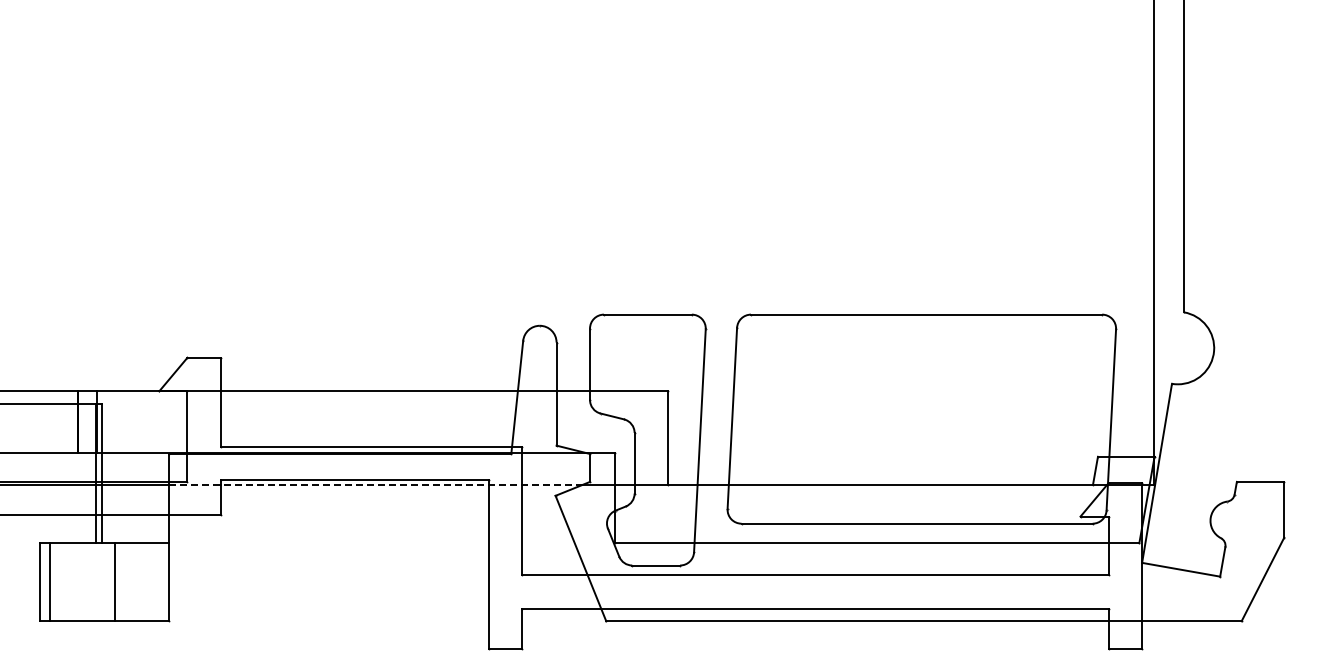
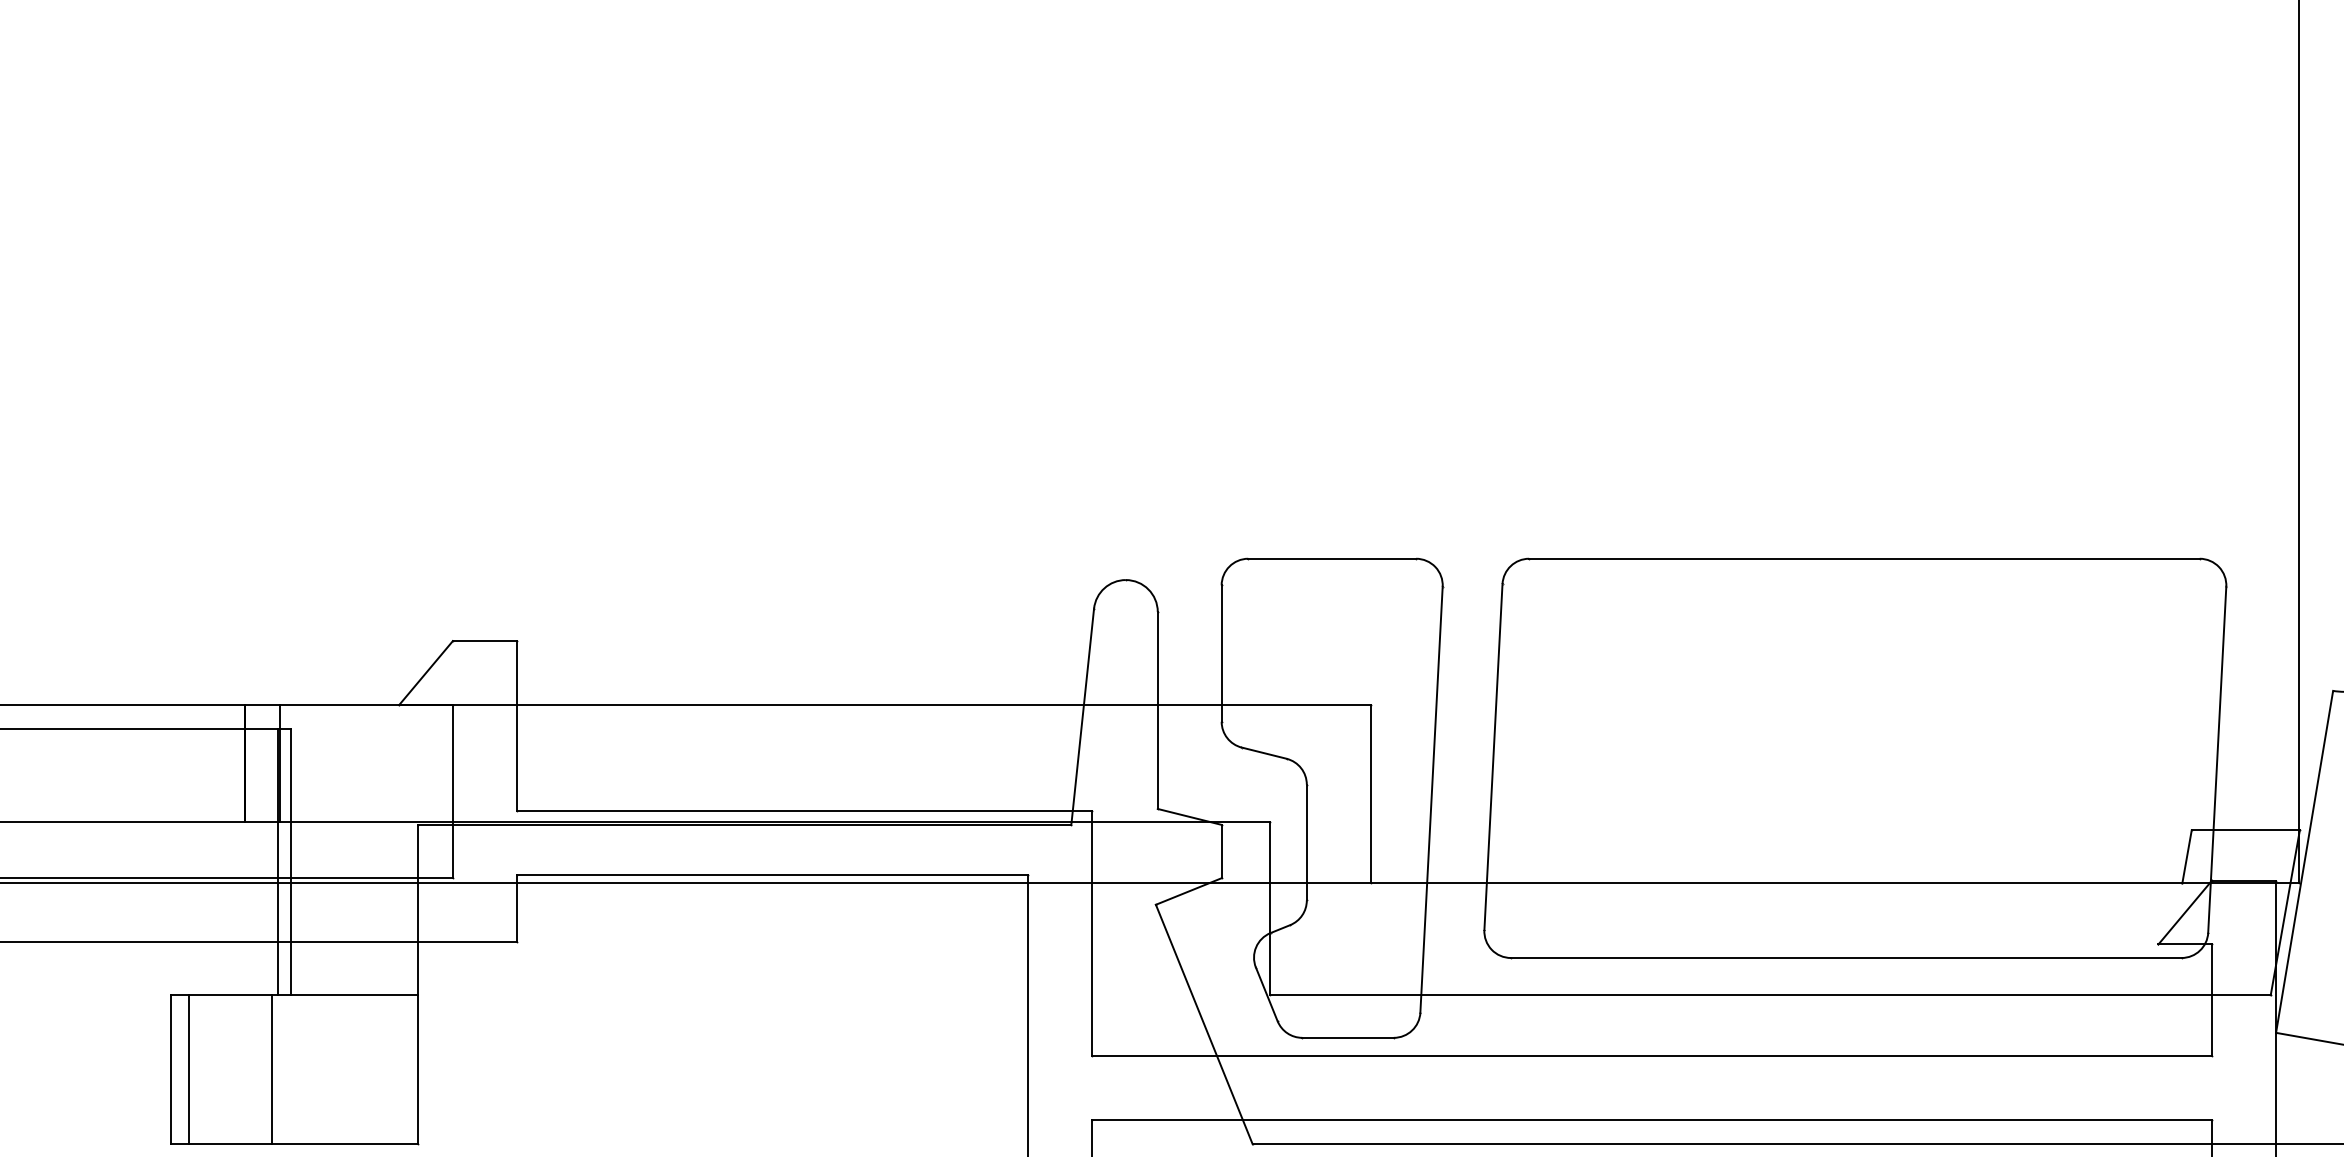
line: (376, 484) -> (813, 883), dashed -> solid
line: (114, 582) -> (271, 1070), moved

